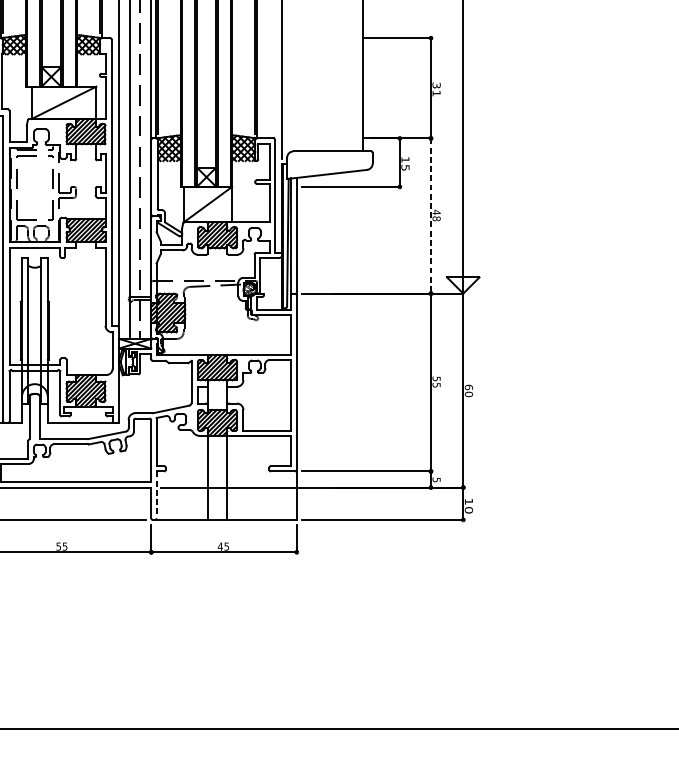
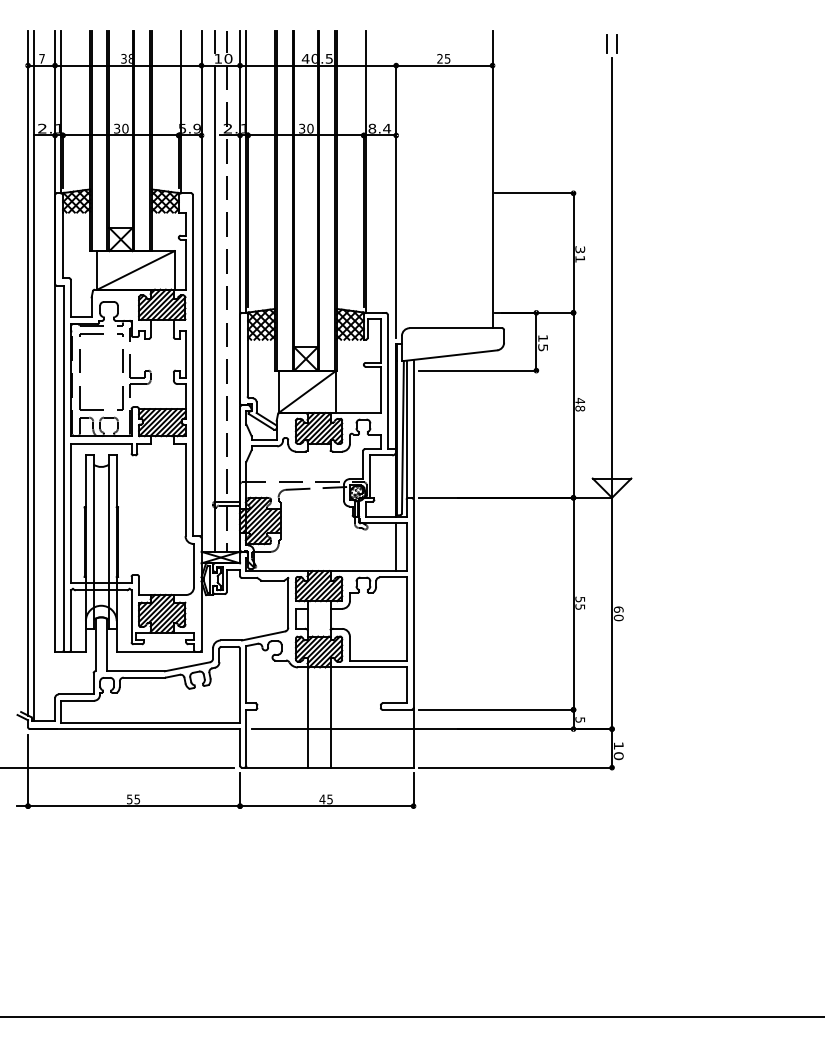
line: (430, 216) -> (573, 405), dashed -> solid
line: (282, 335) -> (396, 547), added
line: (156, 494) -> (246, 737), dashed -> solid

